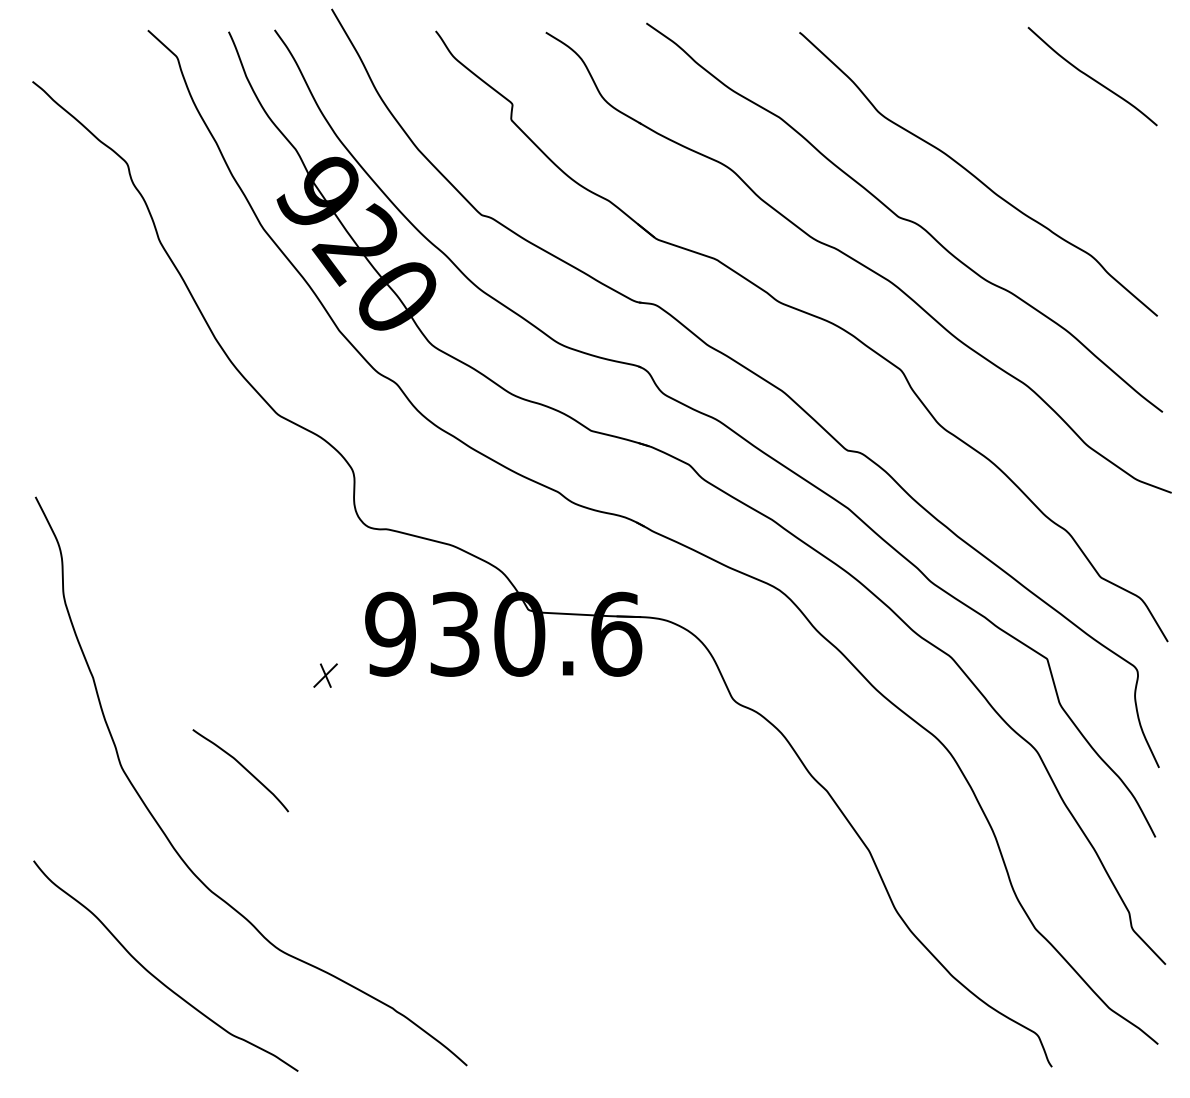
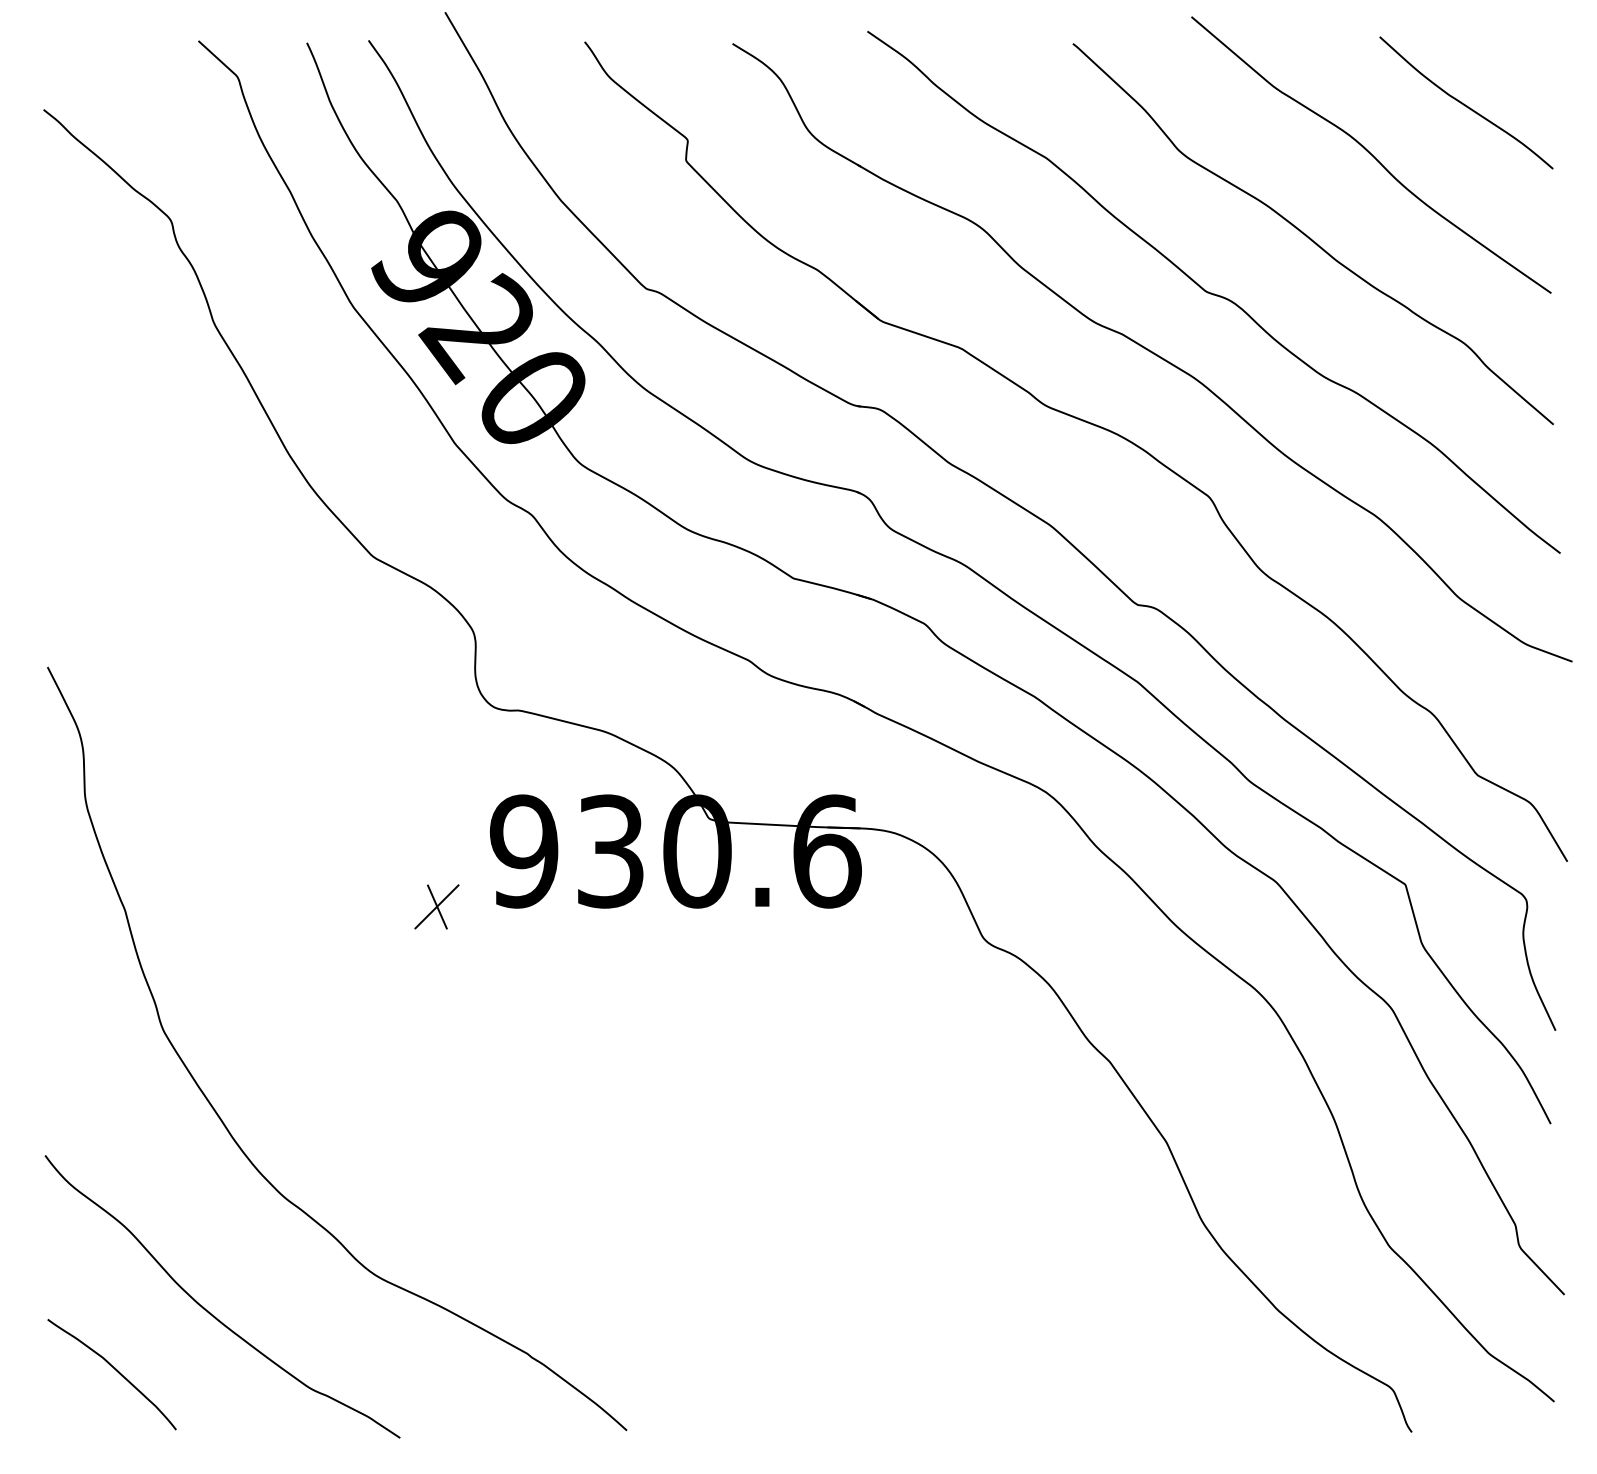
curve: (1021, 114) -> (1371, 154), added
part: (325, 675) -> (436, 906), size x1.43
curve: (243, 767) -> (115, 1370), moved

